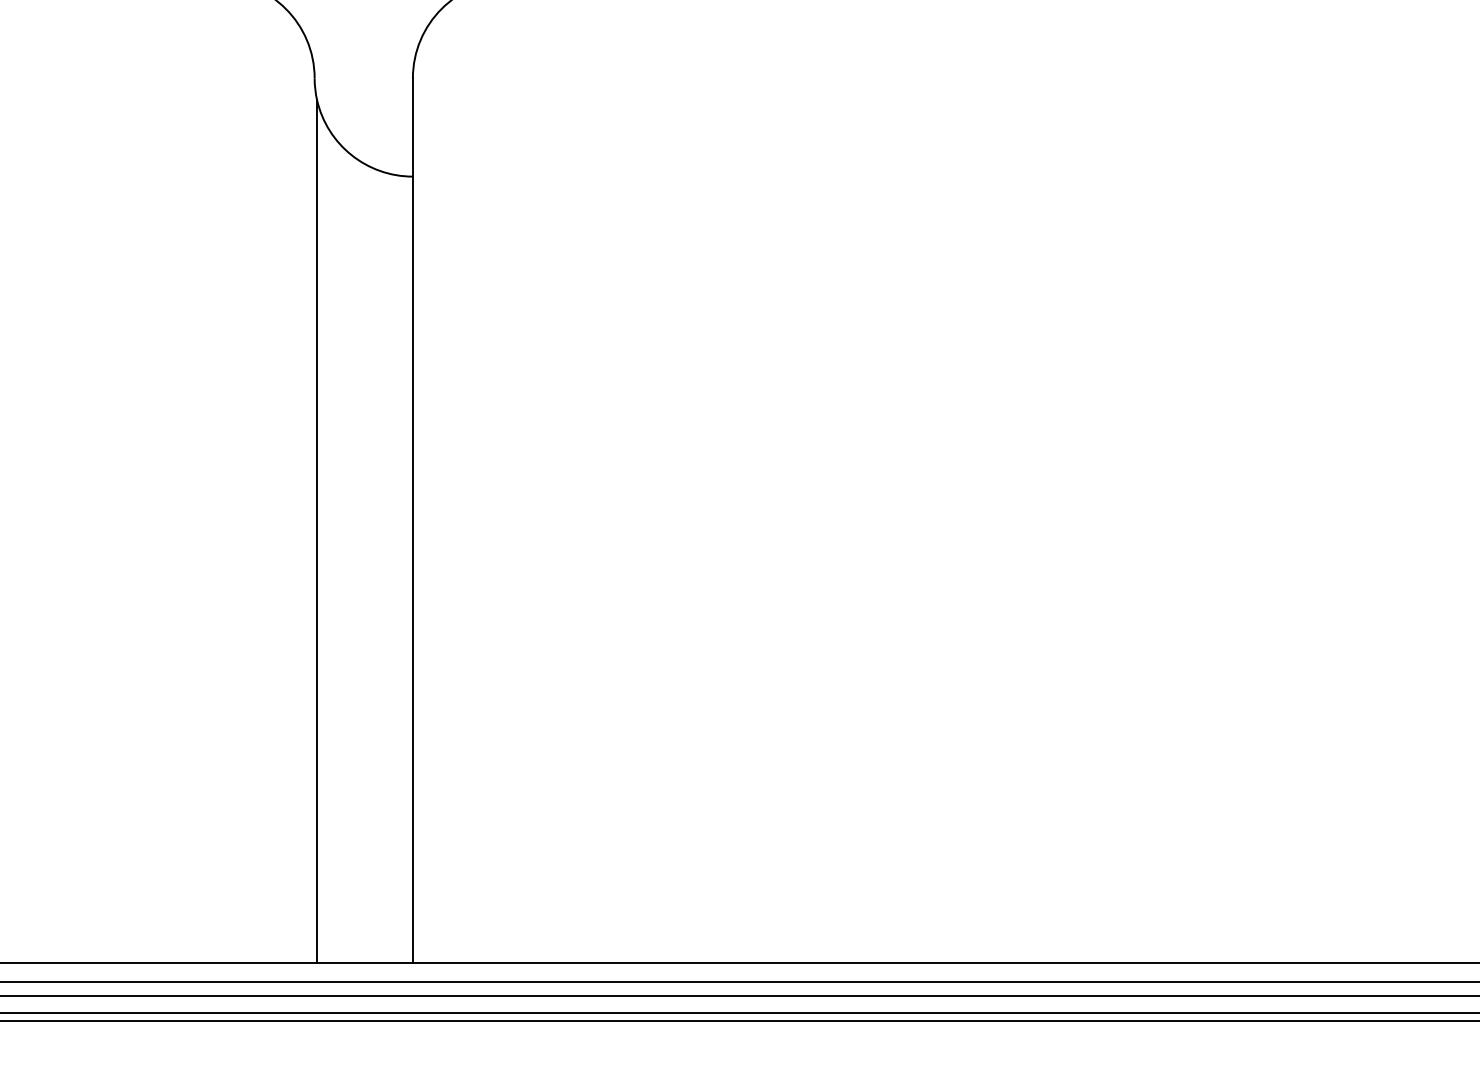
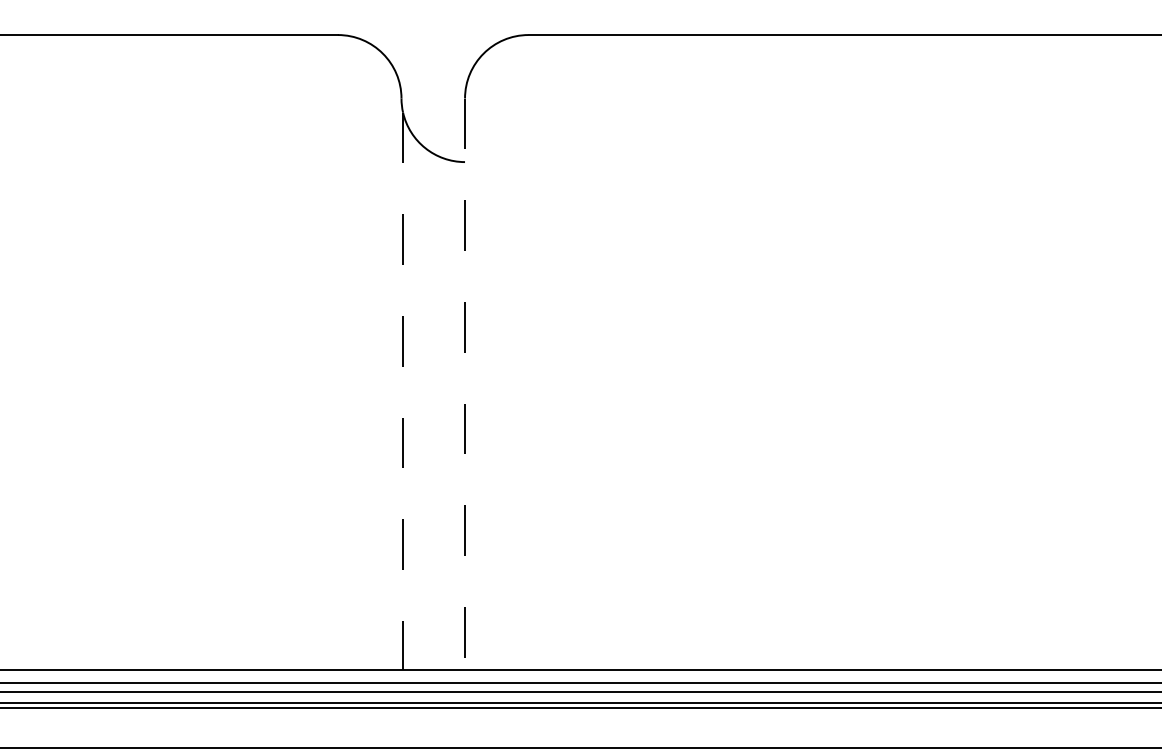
line: (413, 520) -> (465, 384), solid -> dashed
line: (317, 531) -> (403, 391), solid -> dashed

